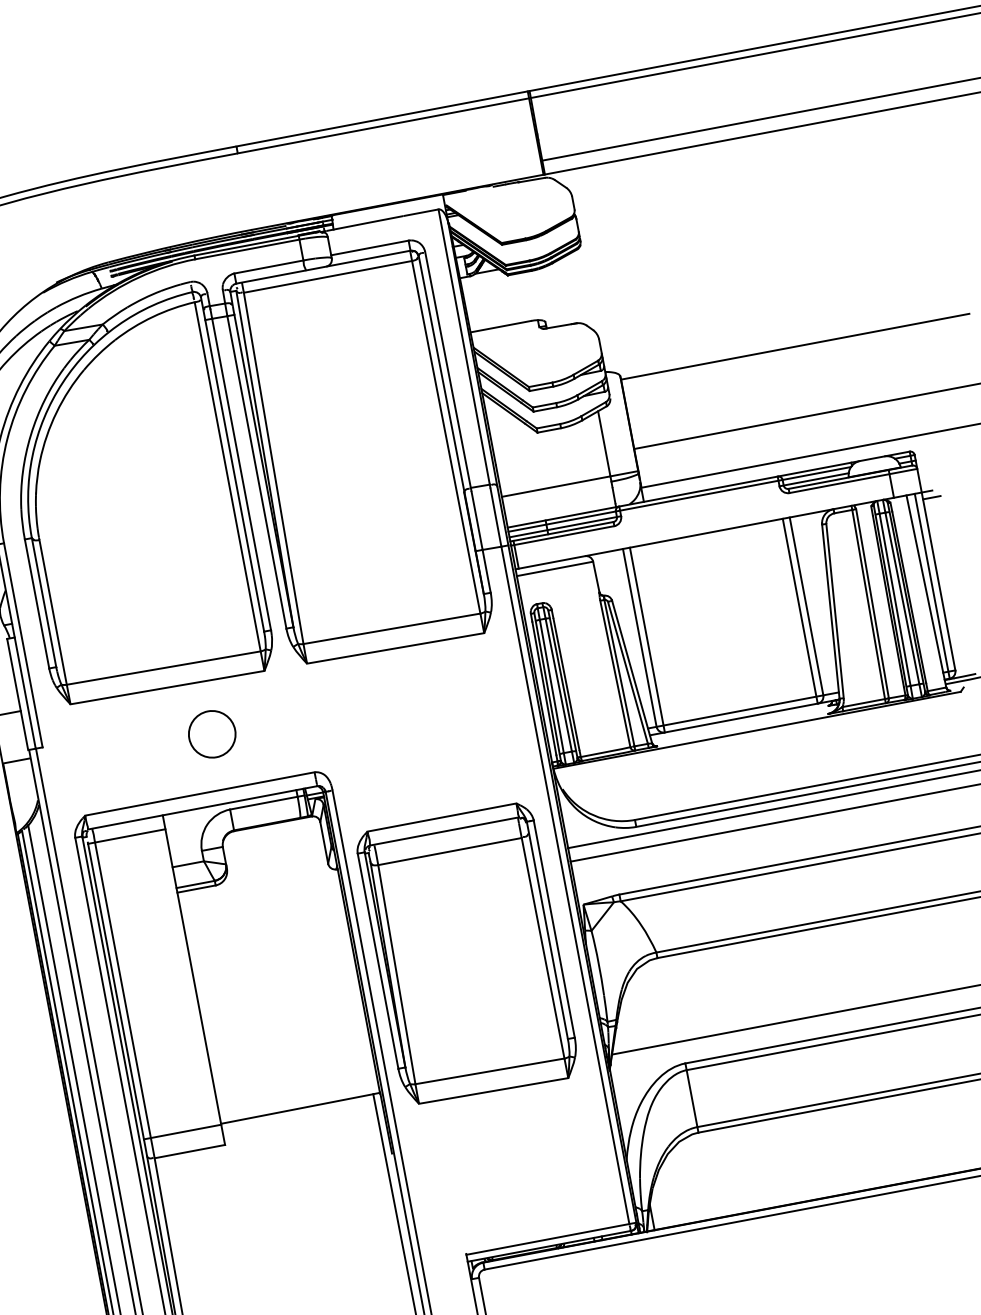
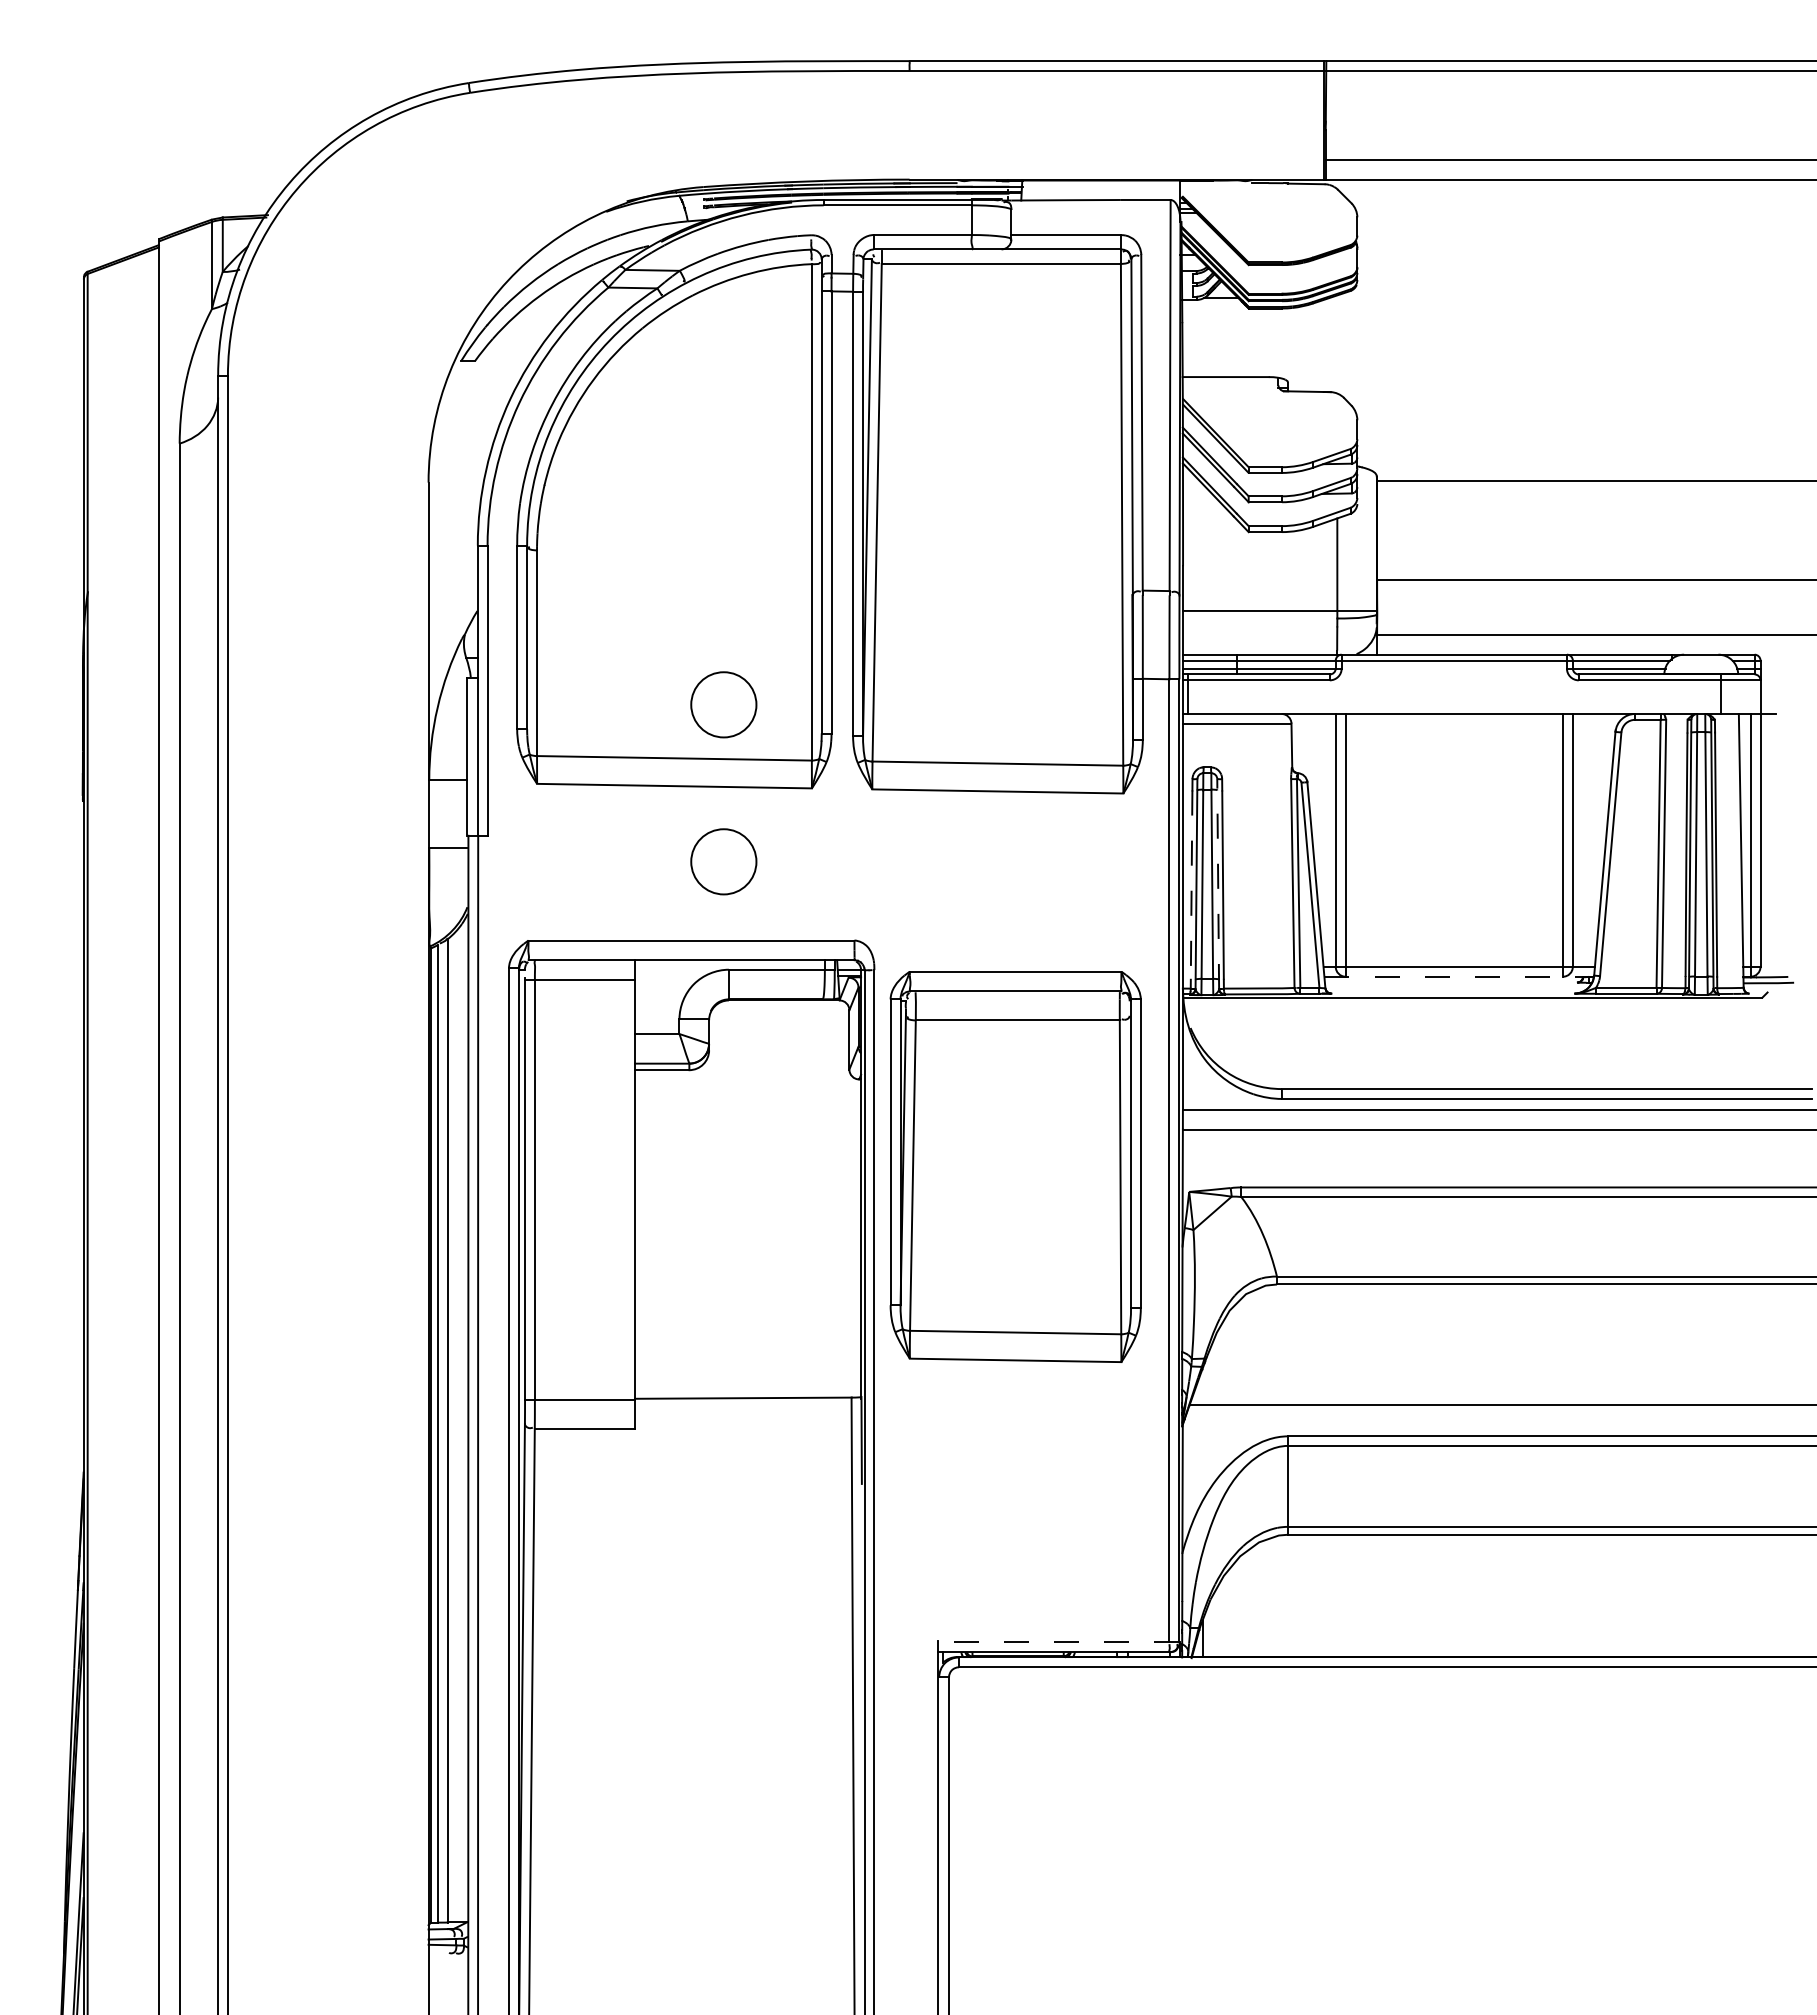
line: (931, 497) -> (1772, 723), removed
circle: (191, 623) -> (723, 704), added
line: (563, 684) -> (1218, 884), solid -> dashed
line: (544, 688) -> (1191, 885), solid -> dashed
line: (744, 717) -> (1459, 976), solid -> dashed
part: (467, 954) -> (1015, 1166), moved
line: (551, 1238) -> (1058, 1642), solid -> dashed

